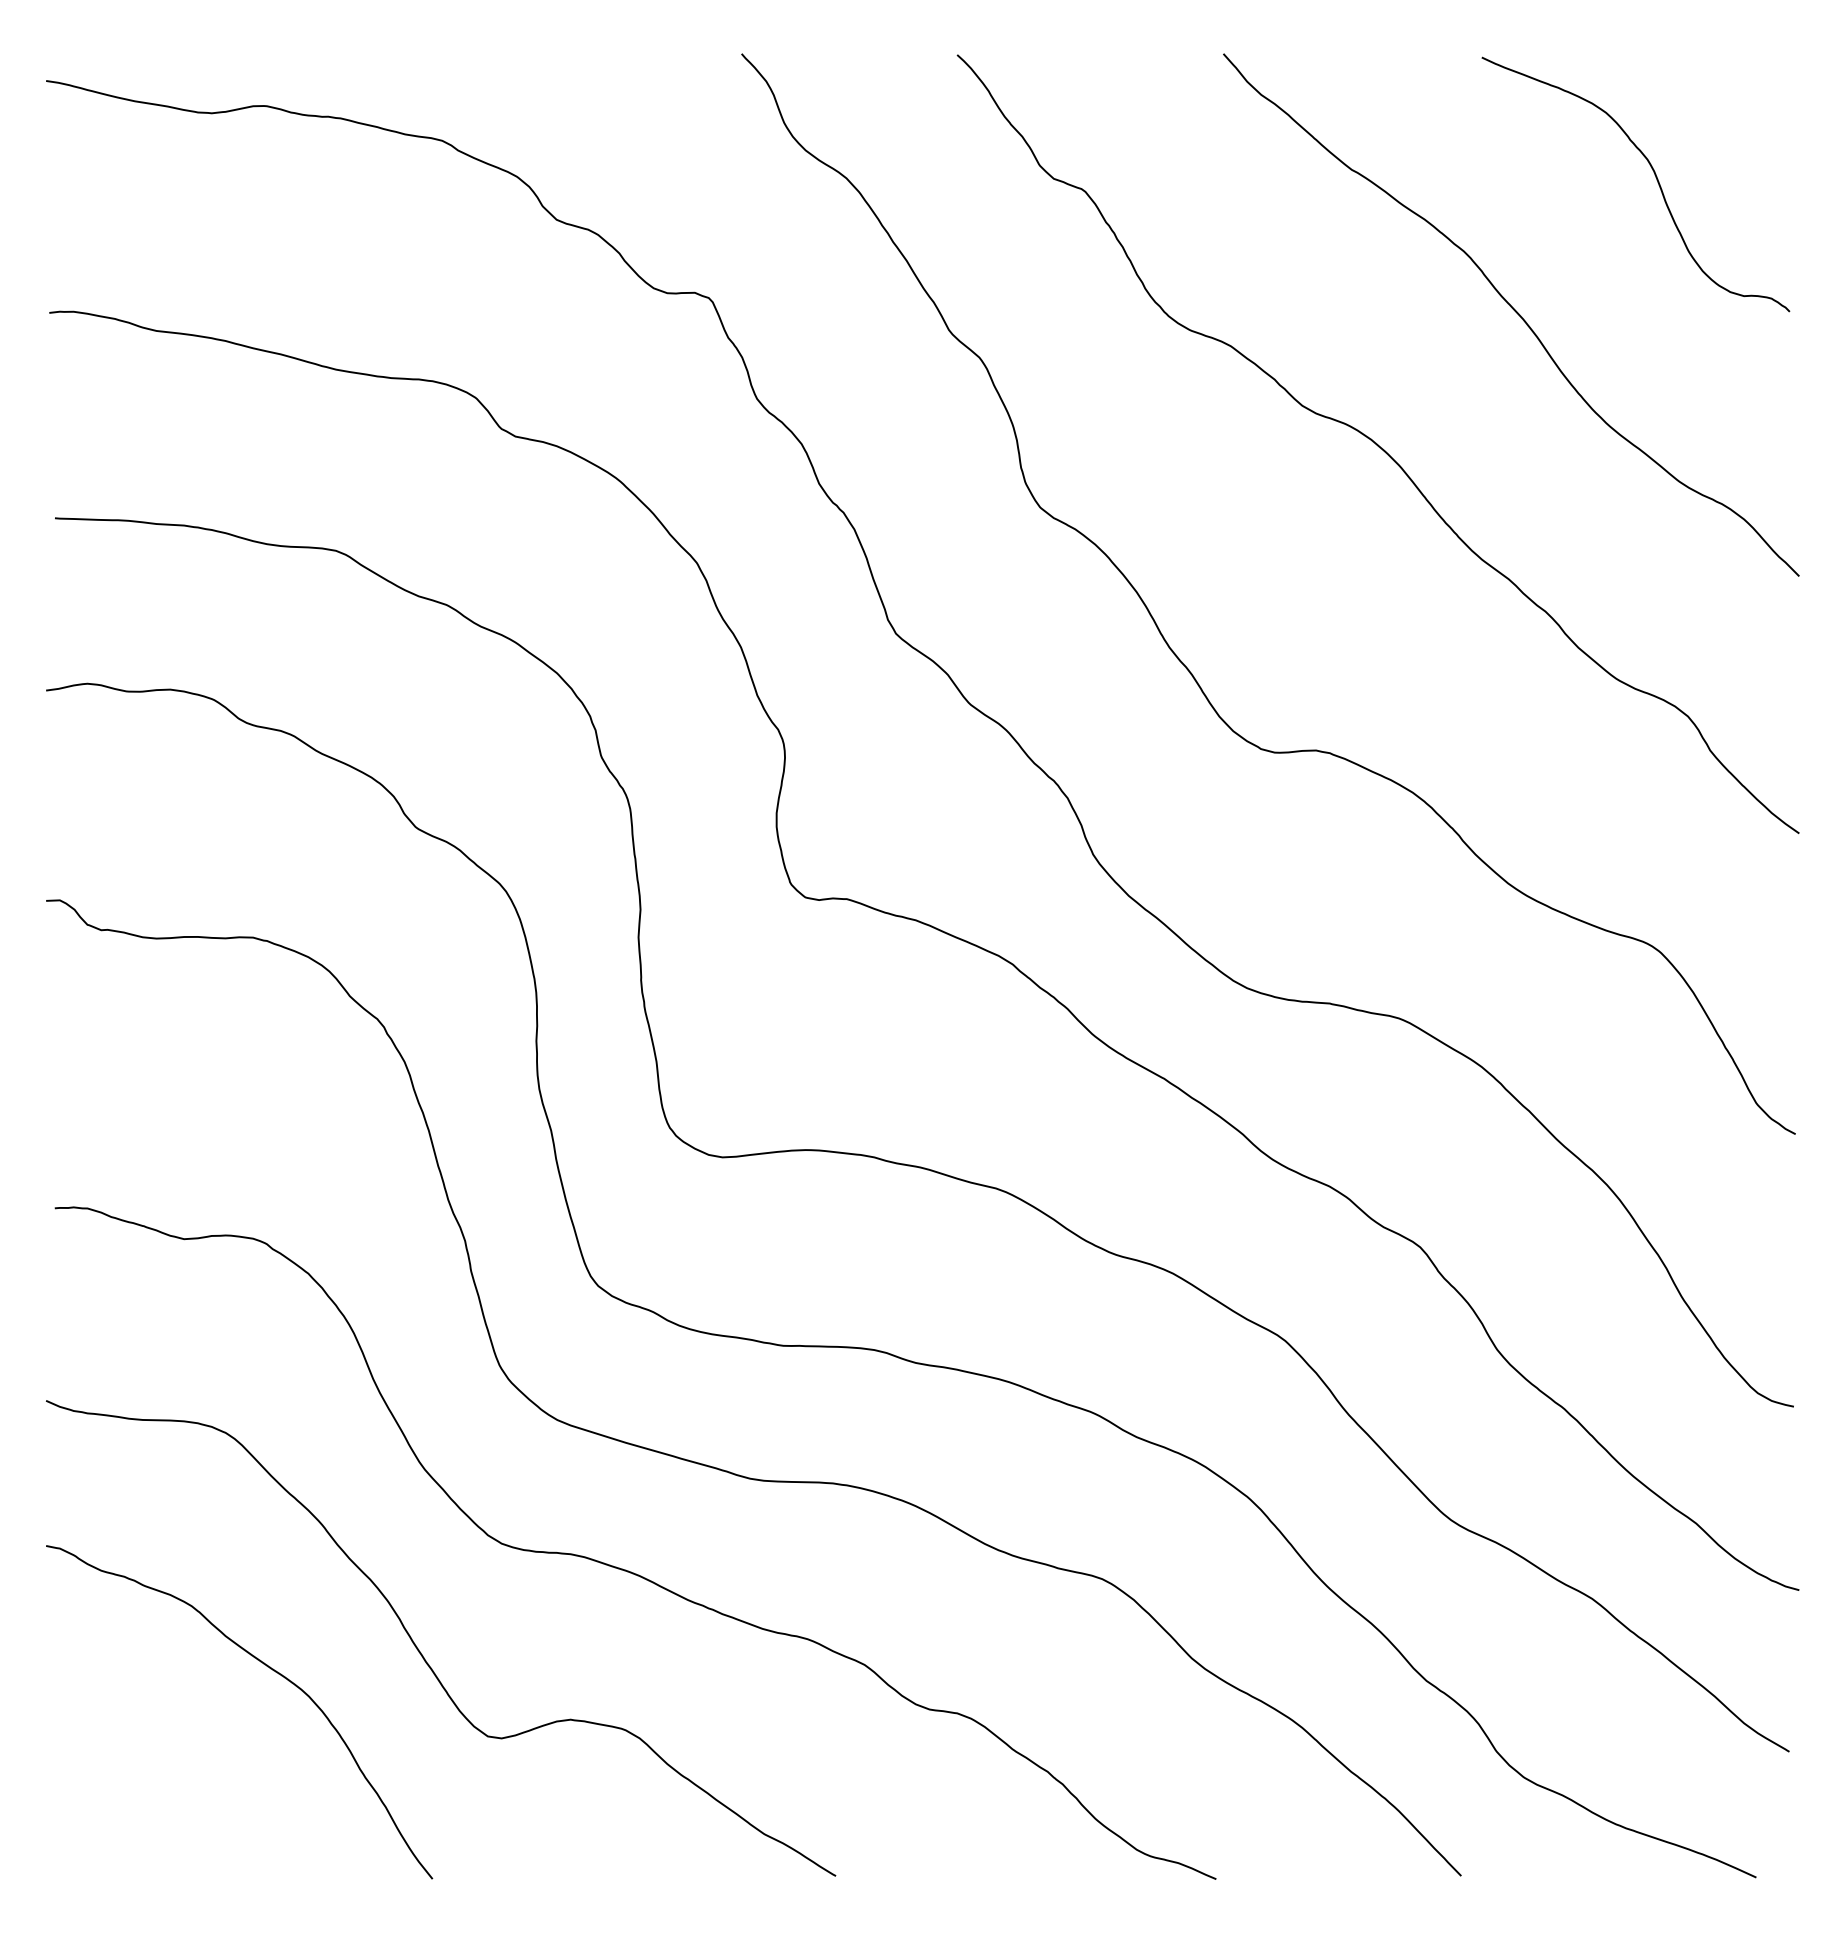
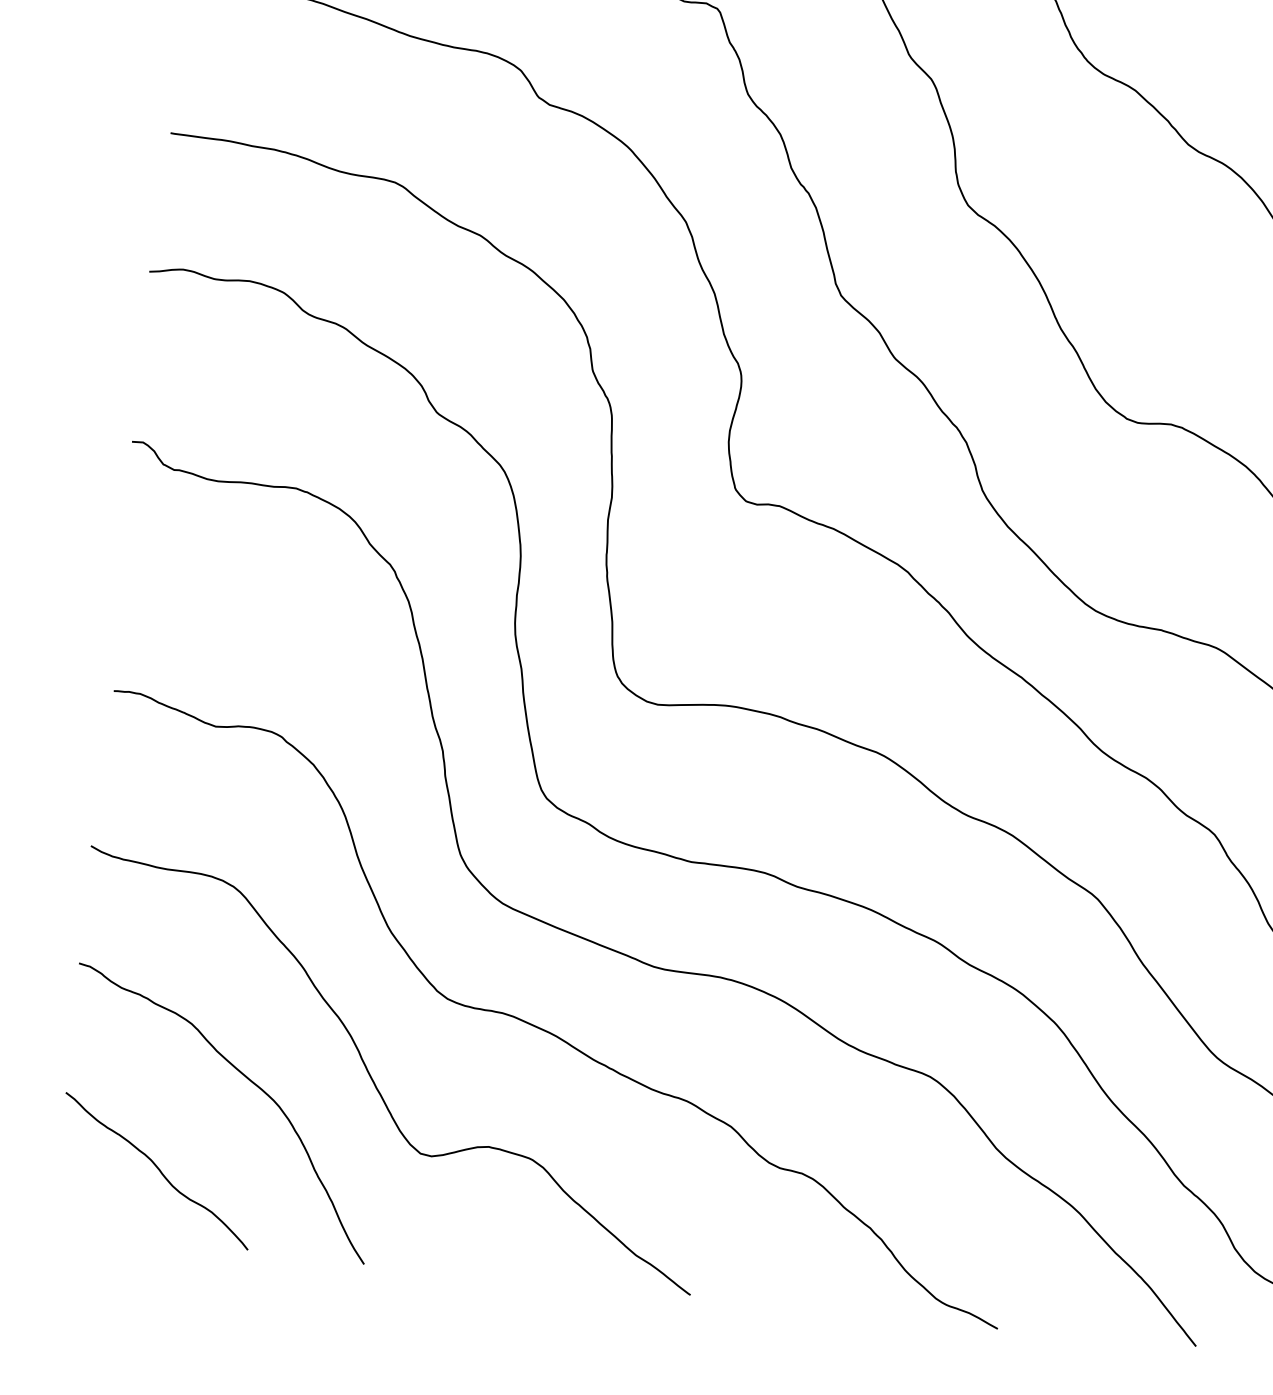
curve: (168, 1788) -> (158, 1169), added

